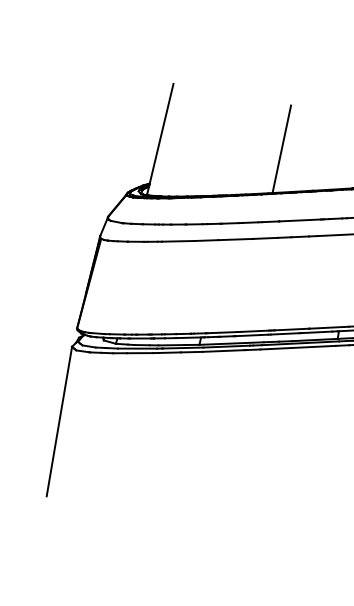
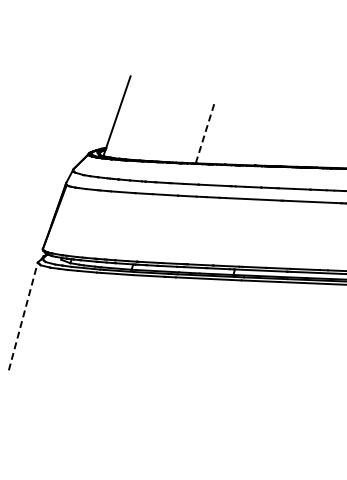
line: (281, 148) -> (205, 131), solid -> dashed
line: (59, 421) -> (23, 316), solid -> dashed

